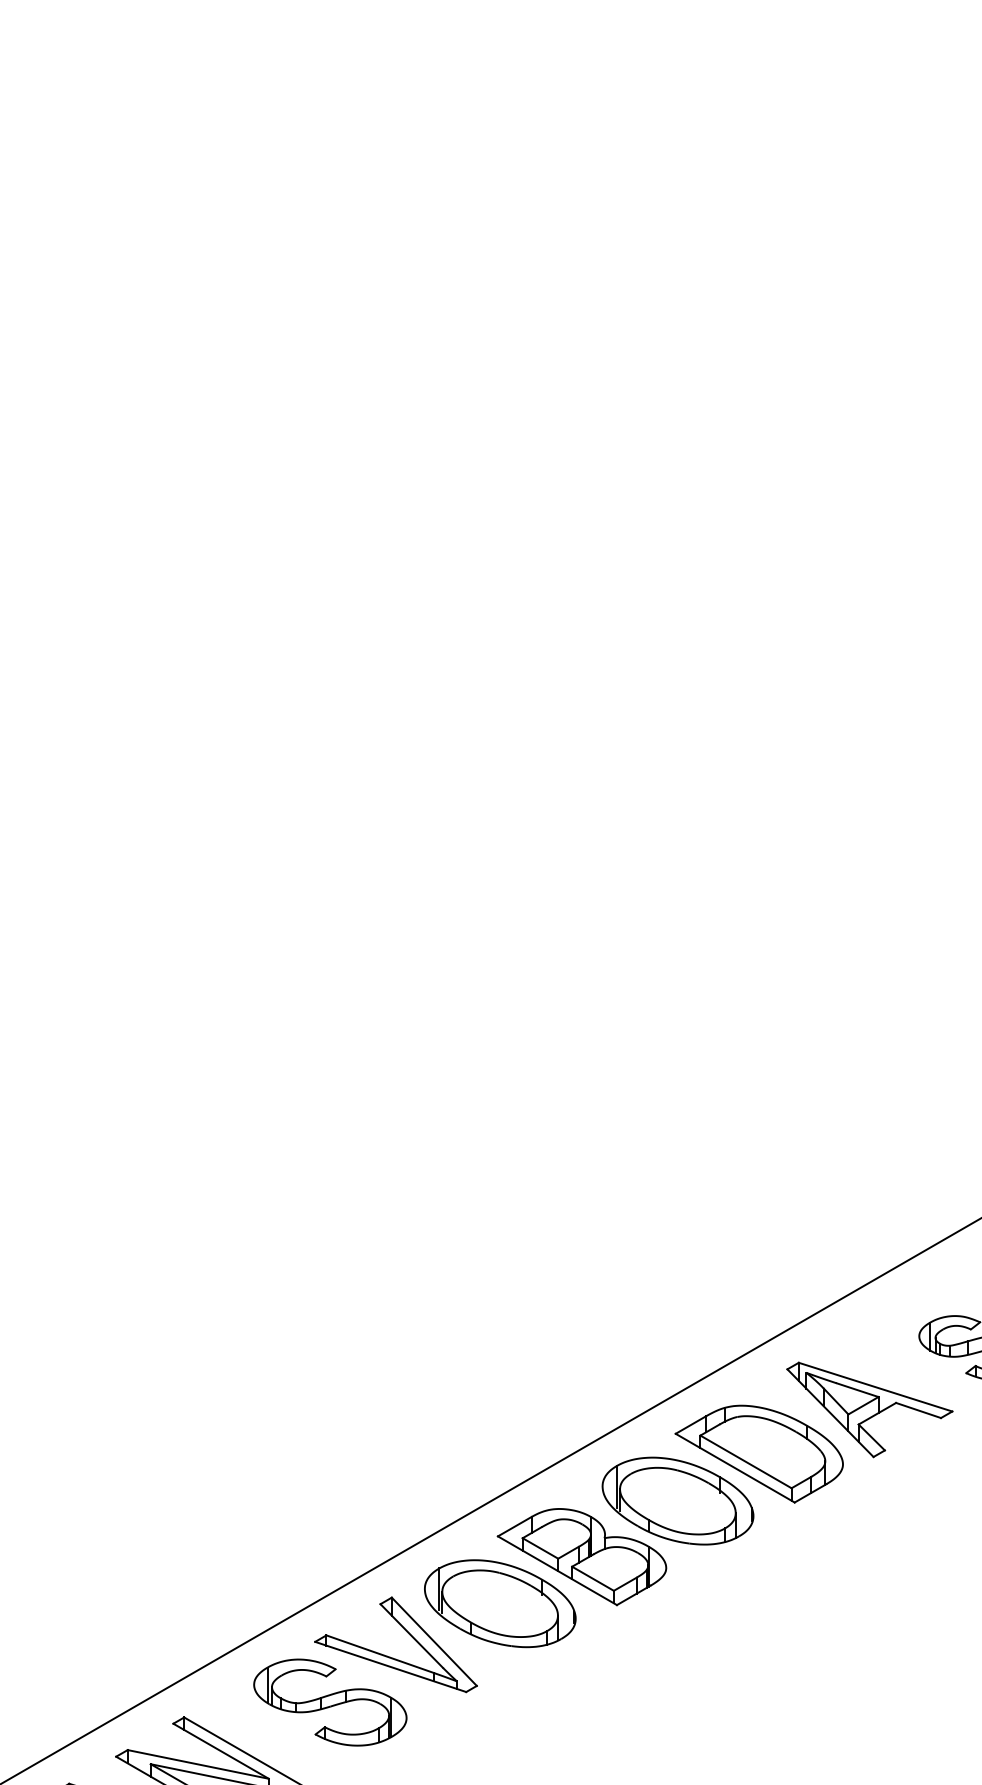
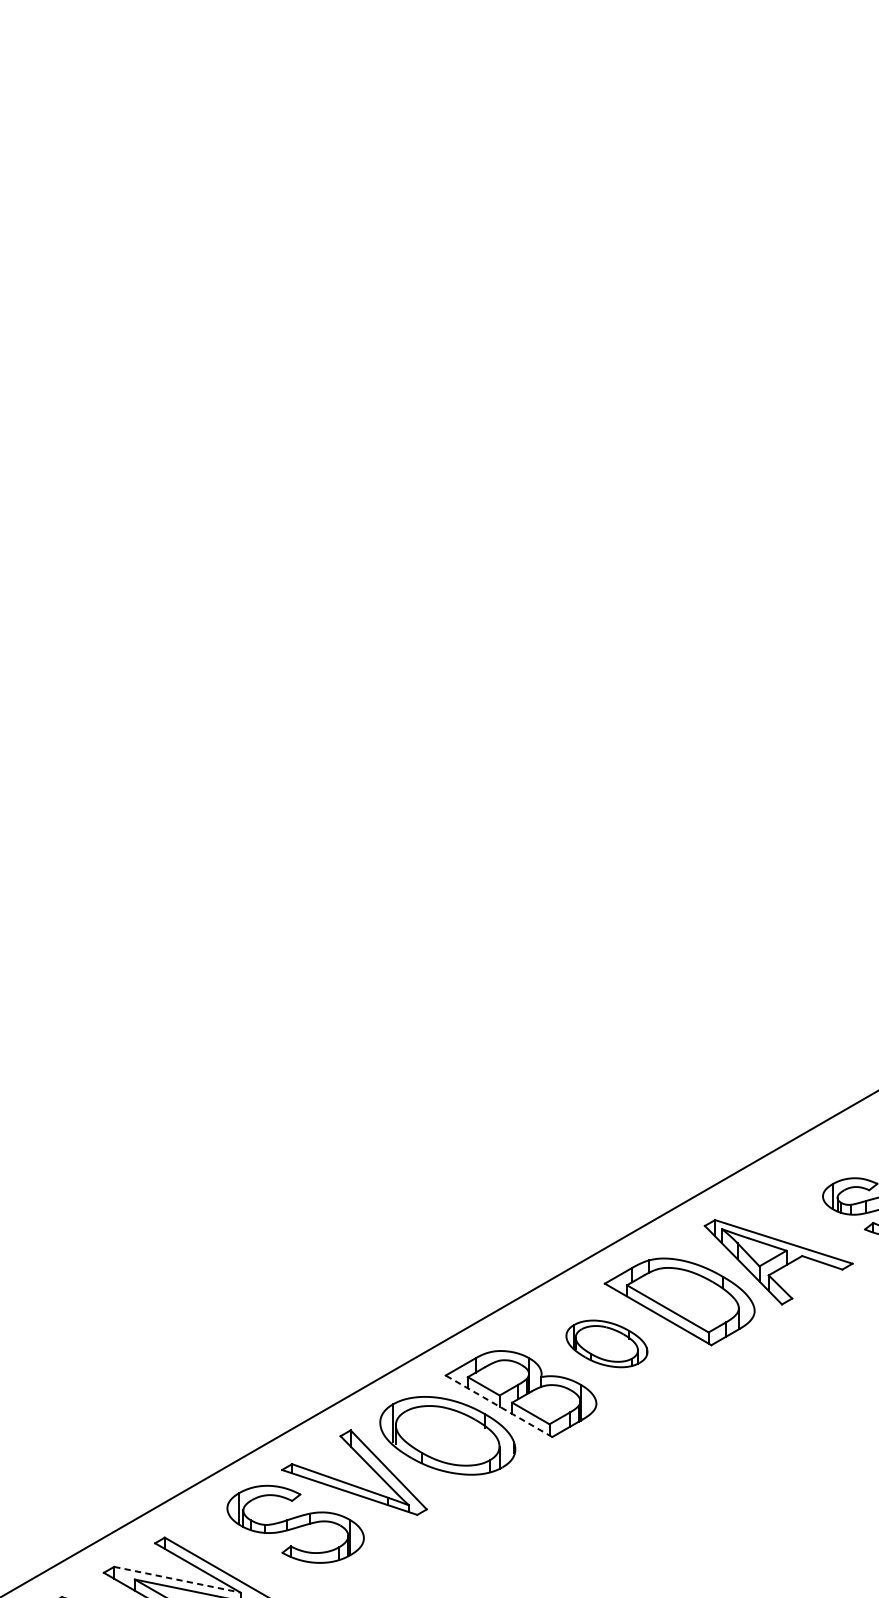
part: (677, 1500) -> (606, 1343), size x0.6
line: (557, 1570) -> (499, 1406), solid -> dashed
line: (198, 1764) -> (177, 1579), solid -> dashed

